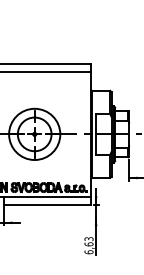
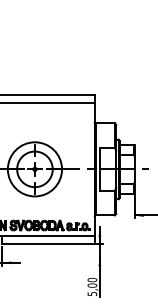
text: (89, 245) -> (92, 286), 6,63 -> 5,00

